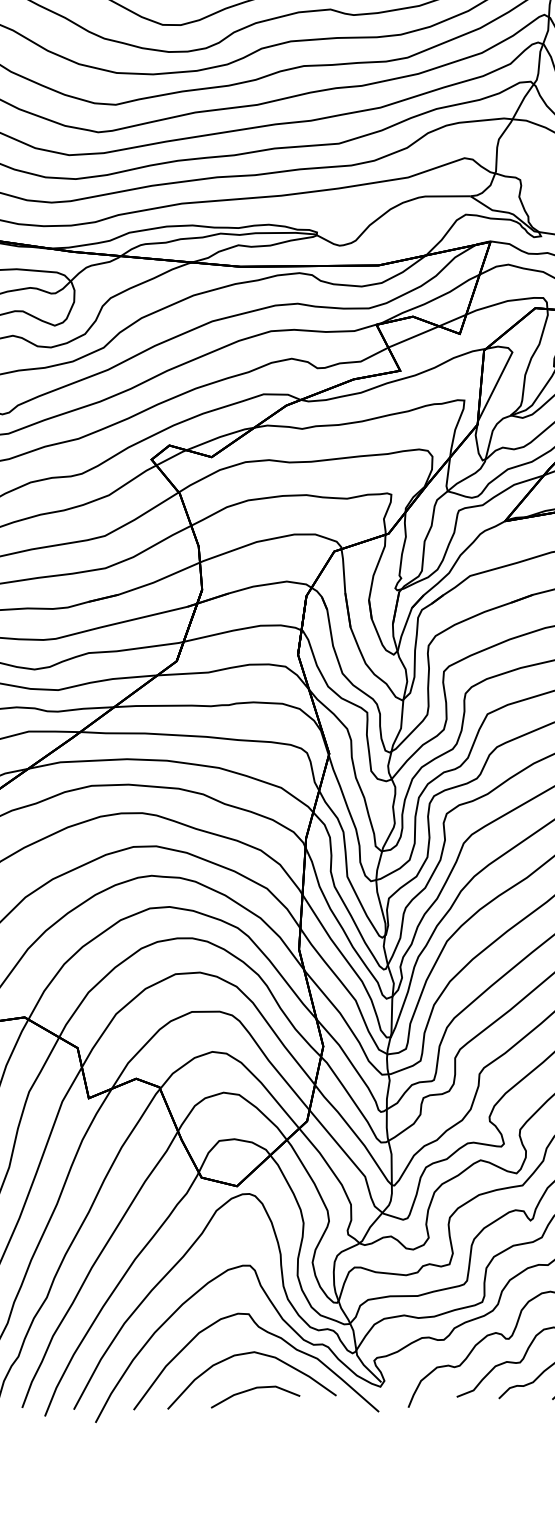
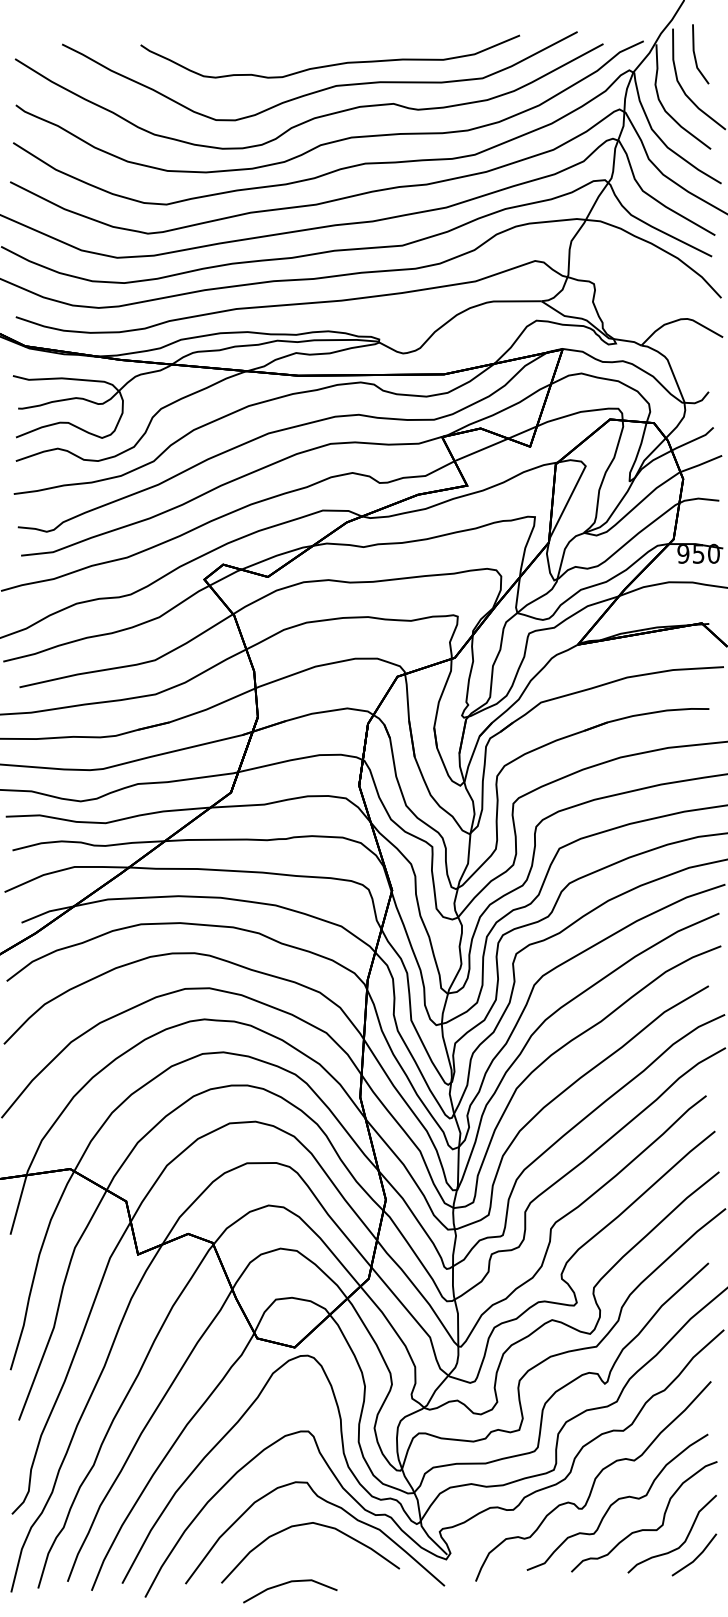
line: (253, 1389) -> (288, 1583), moved

